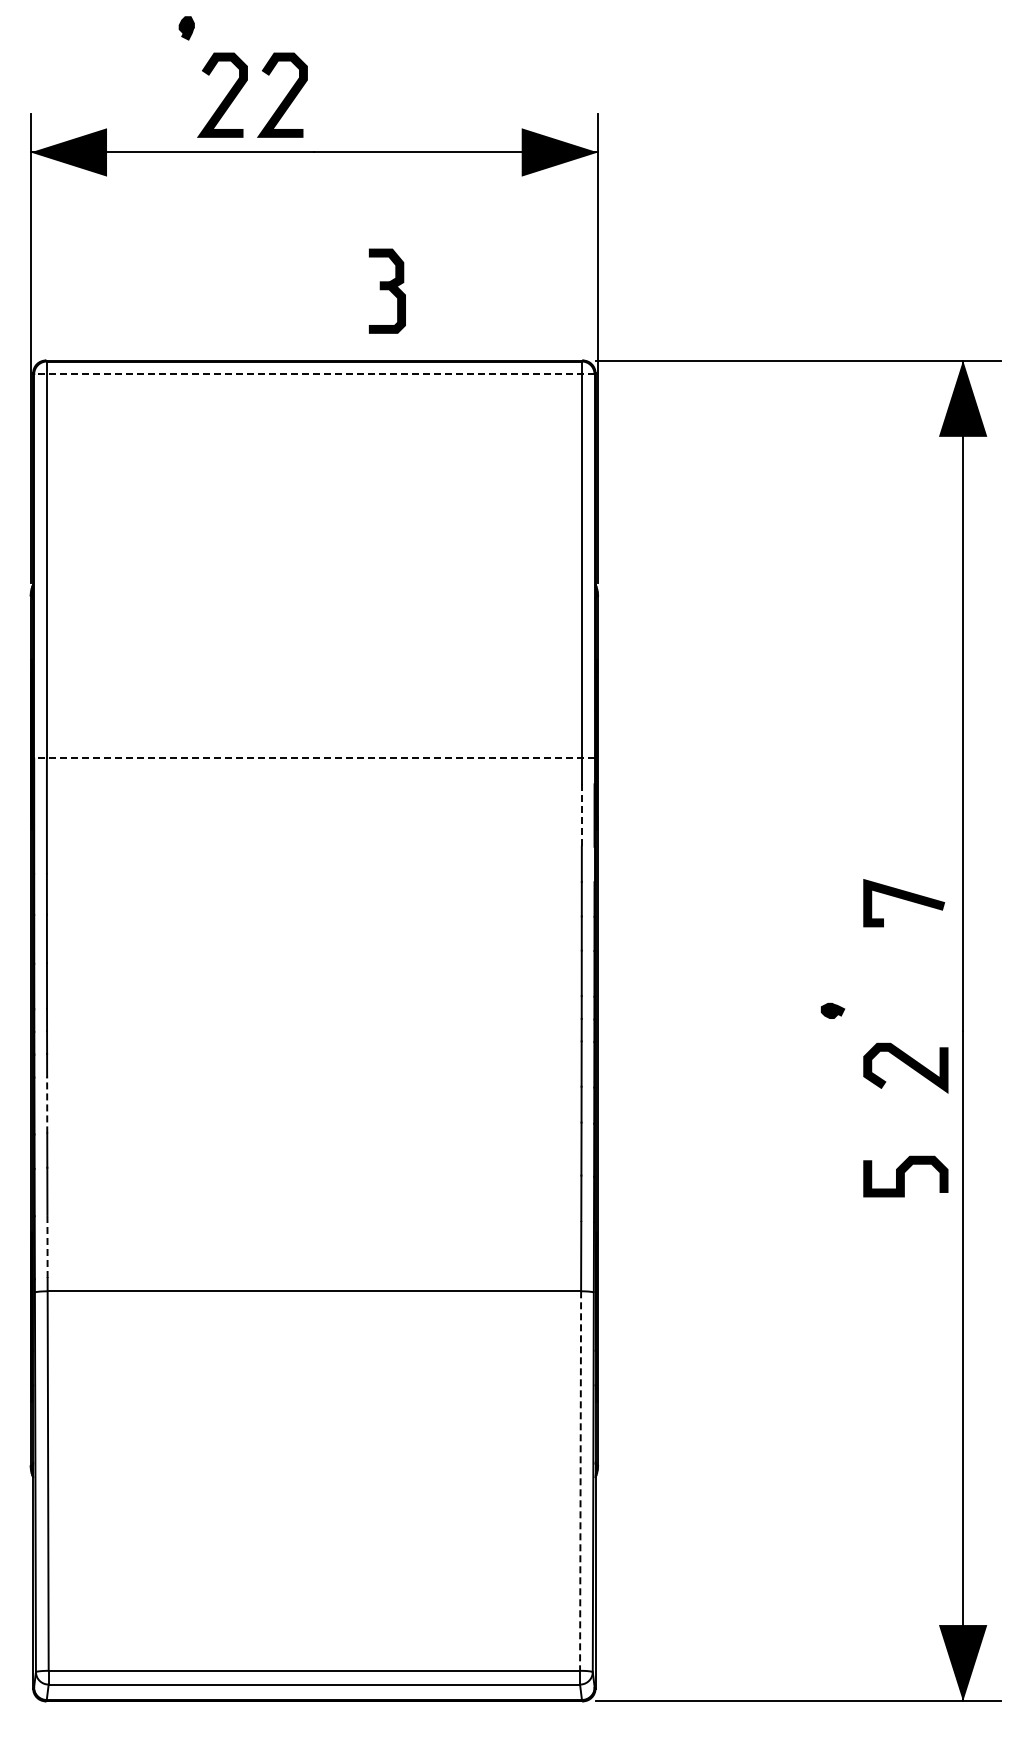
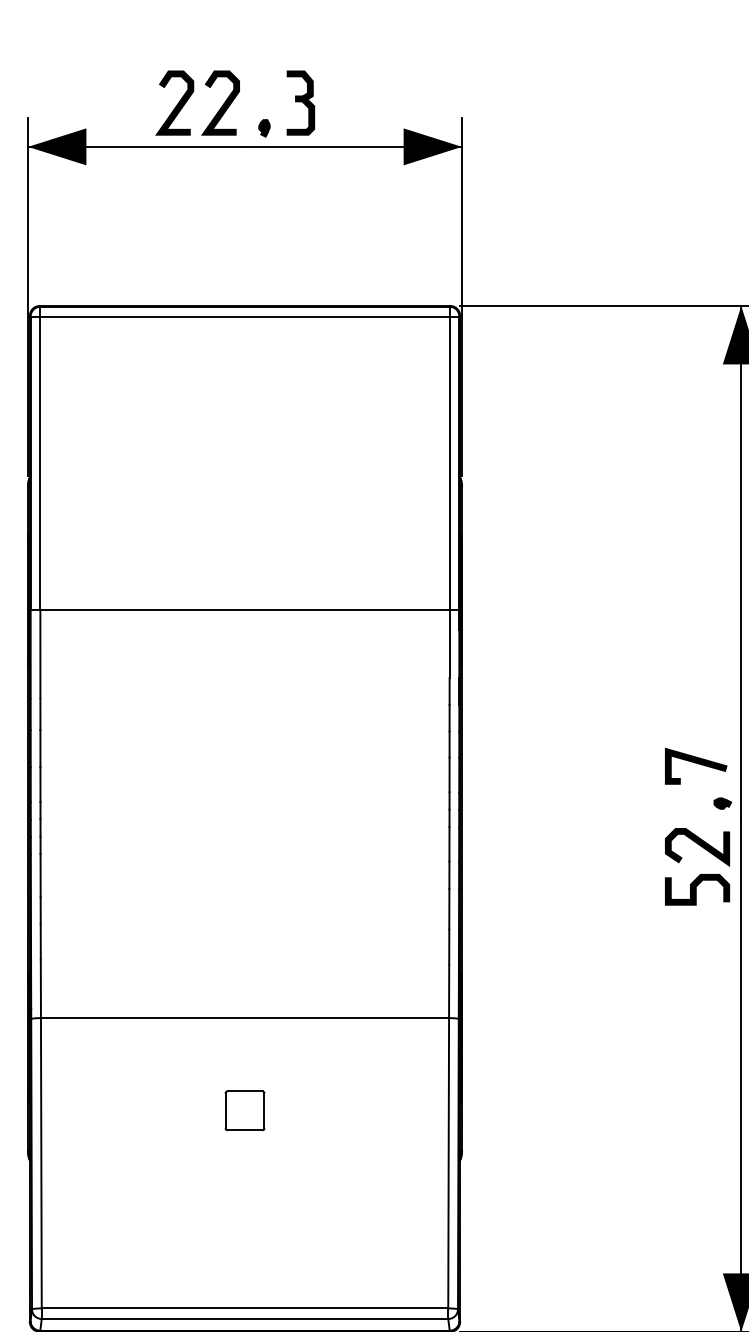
part: (186, 28) -> (264, 128), moved
part: (387, 290) -> (300, 102), moved
line: (313, 374) -> (244, 316), dashed -> solid
line: (313, 757) -> (244, 609), dashed -> solid
line: (581, 815) -> (449, 654), dashed -> solid
line: (905, 900) -> (697, 764), moved
part: (832, 1010) -> (722, 803), moved
line: (47, 1104) -> (40, 875), dashed -> solid
curve: (904, 1176) -> (696, 889), moved
line: (47, 1246) -> (40, 983), dashed -> solid
part: (314, 1412) -> (245, 1110), added
line: (580, 1481) -> (448, 1163), dashed -> solid

